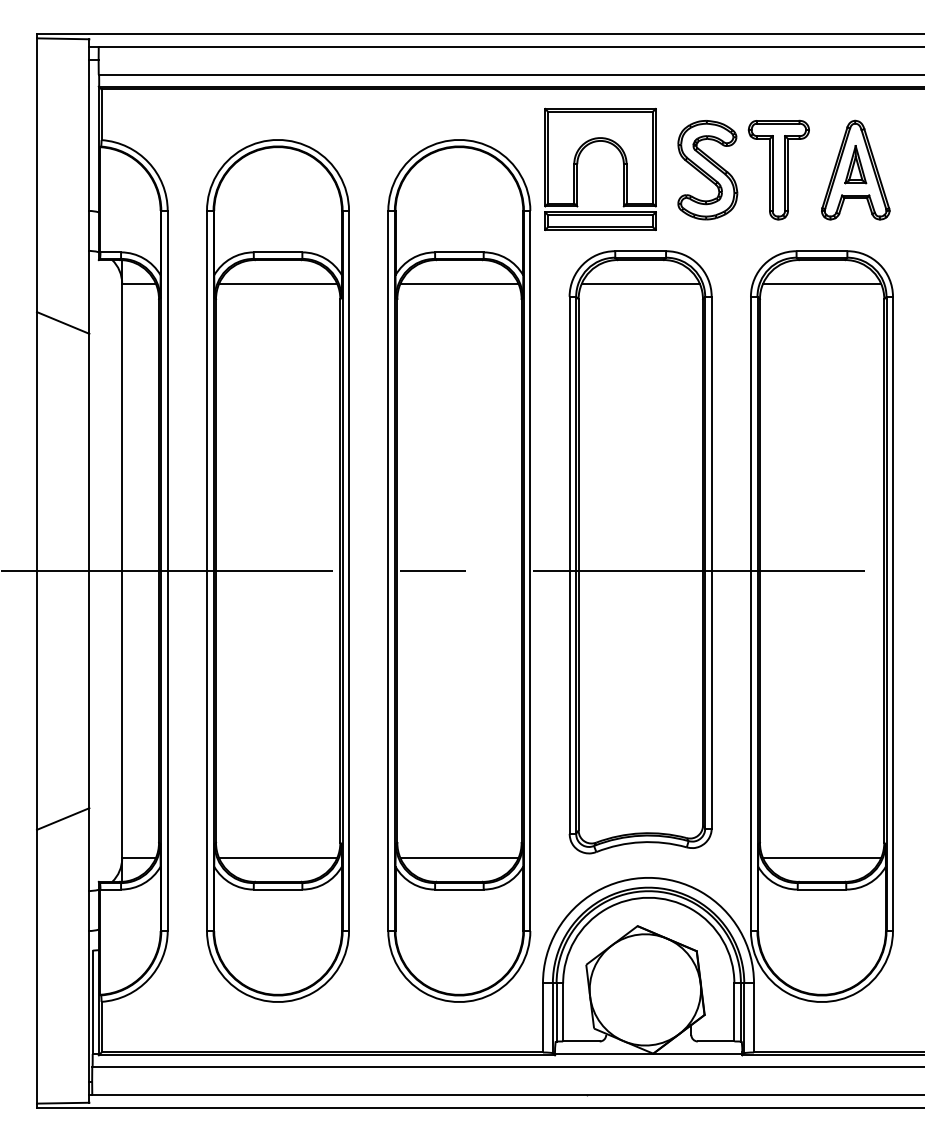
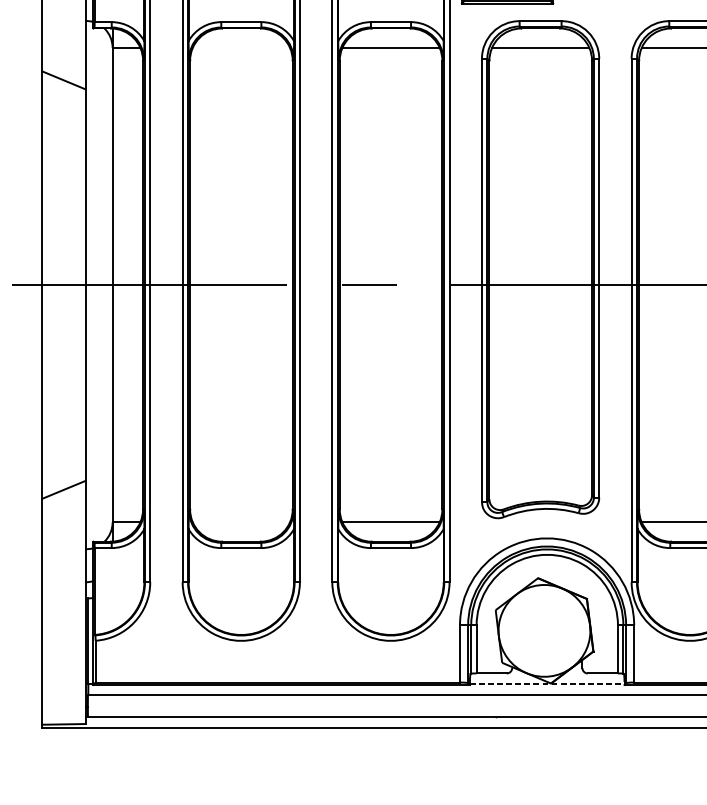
line: (278, 283) -> (241, 47), removed
line: (278, 858) -> (241, 522), removed
line: (648, 1054) -> (547, 684), solid -> dashed

